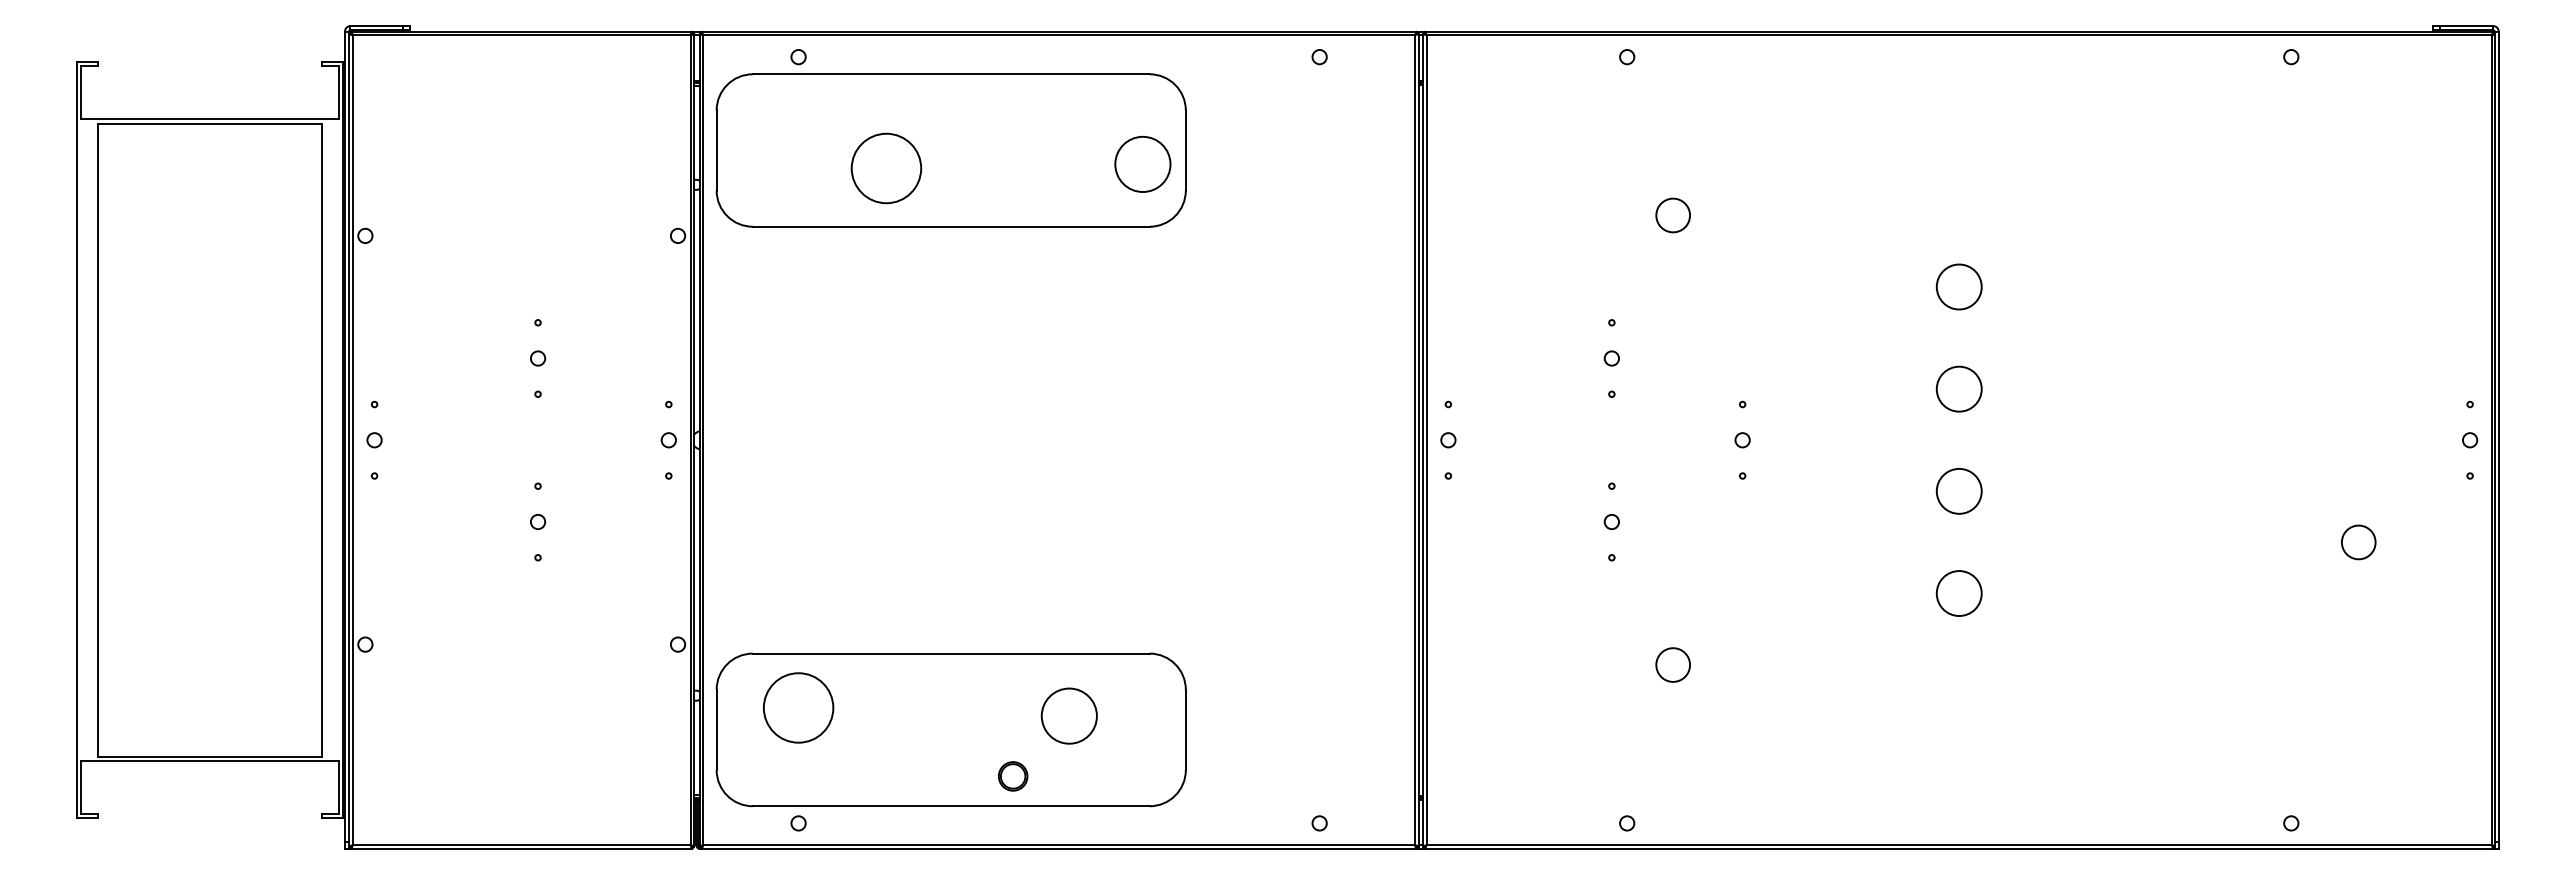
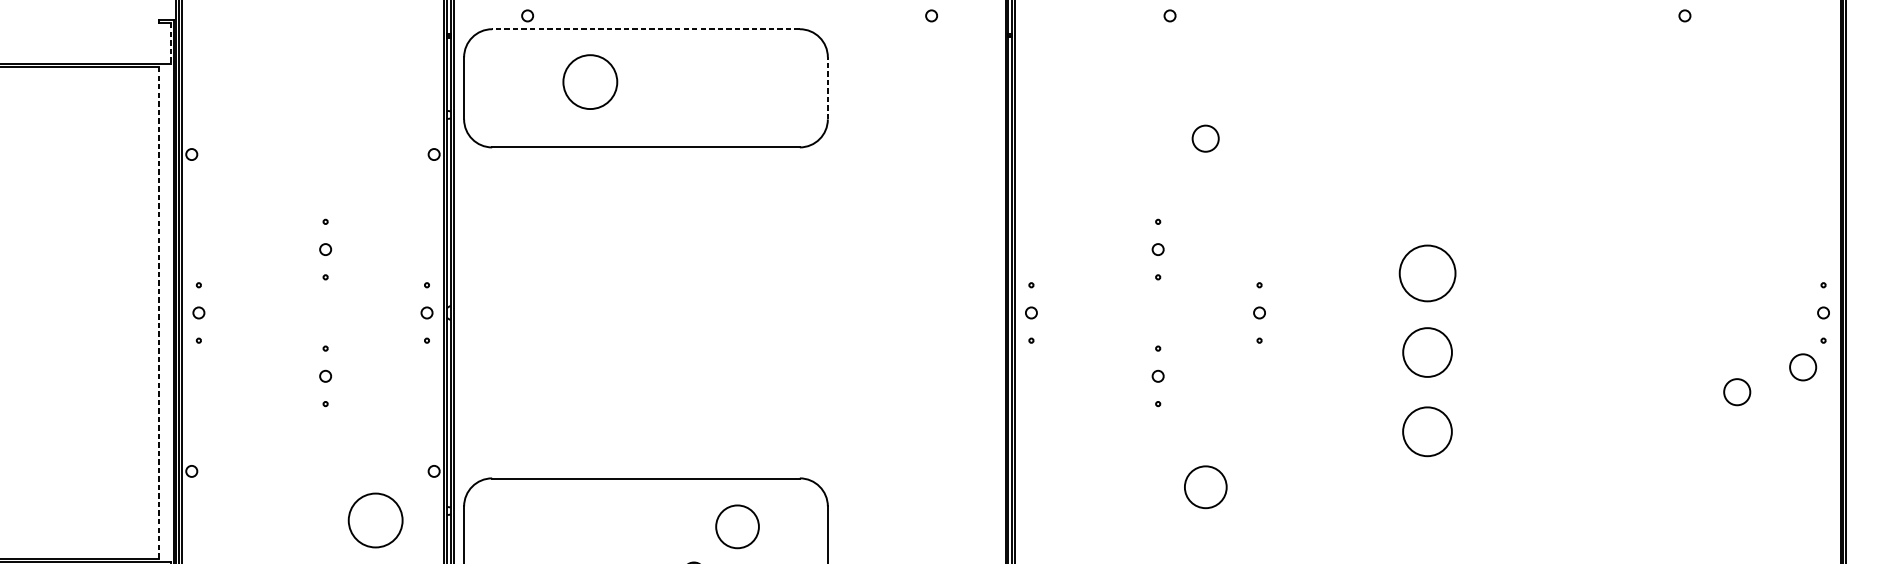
line: (950, 74) -> (645, 29), solid -> dashed
line: (338, 92) -> (170, 43), solid -> dashed
line: (1185, 150) -> (827, 88), solid -> dashed
circle: (1142, 163) -> (794, 98), removed
circle: (886, 168) -> (590, 82), moved
circle: (1958, 286) -> (1426, 193), removed
circle: (1958, 388) -> (1426, 272), size x1.6
line: (322, 440) -> (158, 313), solid -> dashed
circle: (1958, 491) -> (1426, 352), size x1.4
circle: (2443, 510) -> (1802, 367), added
circle: (1958, 593) -> (1426, 431), size x1.4
circle: (1672, 664) -> (1205, 486), size x1.6
circle: (798, 707) -> (375, 520), moved

